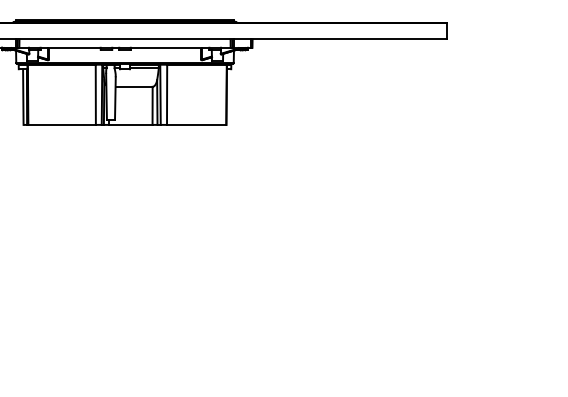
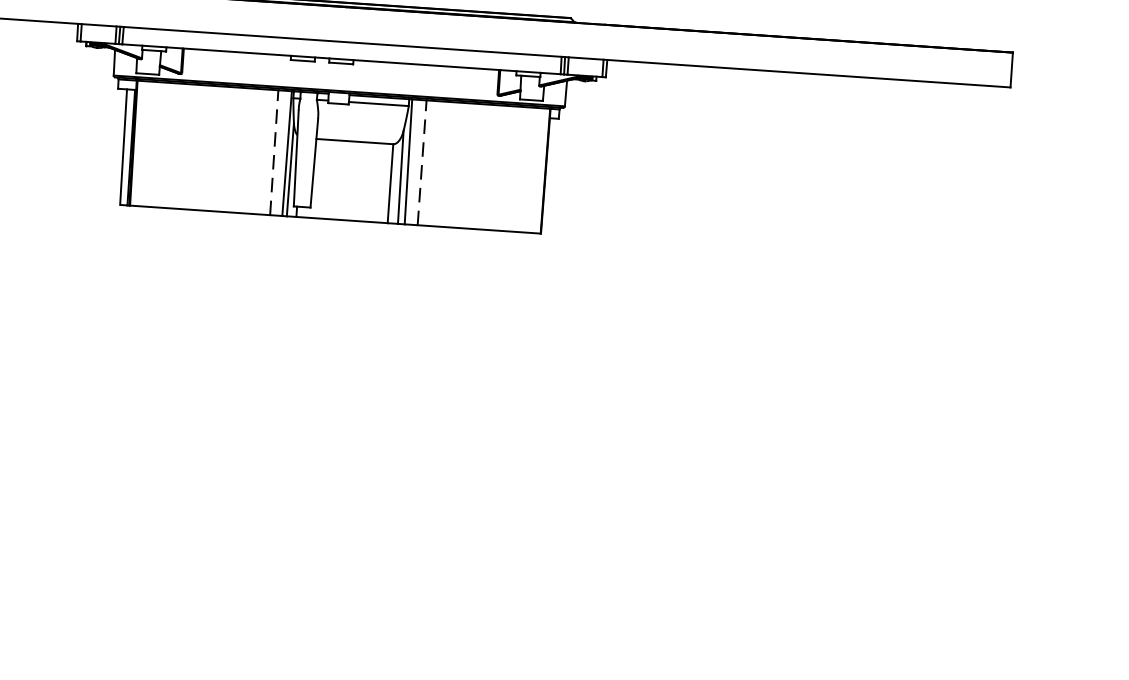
line: (95, 94) -> (273, 152), solid -> dashed
line: (167, 94) -> (423, 162), solid -> dashed

